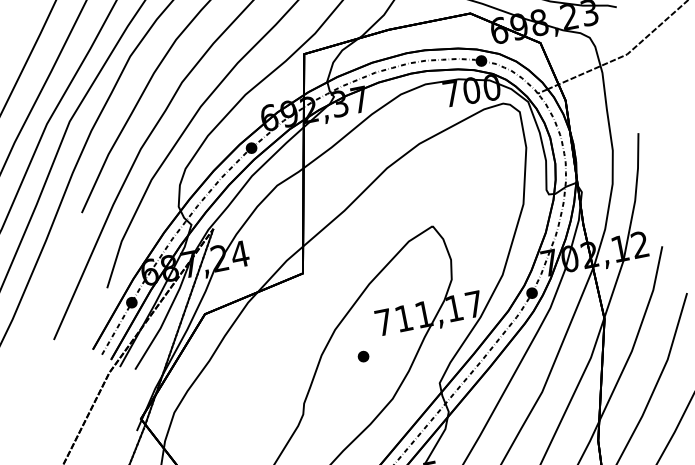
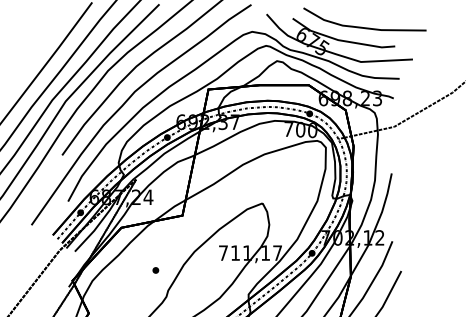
part: (362, 356) -> (155, 270), moved

